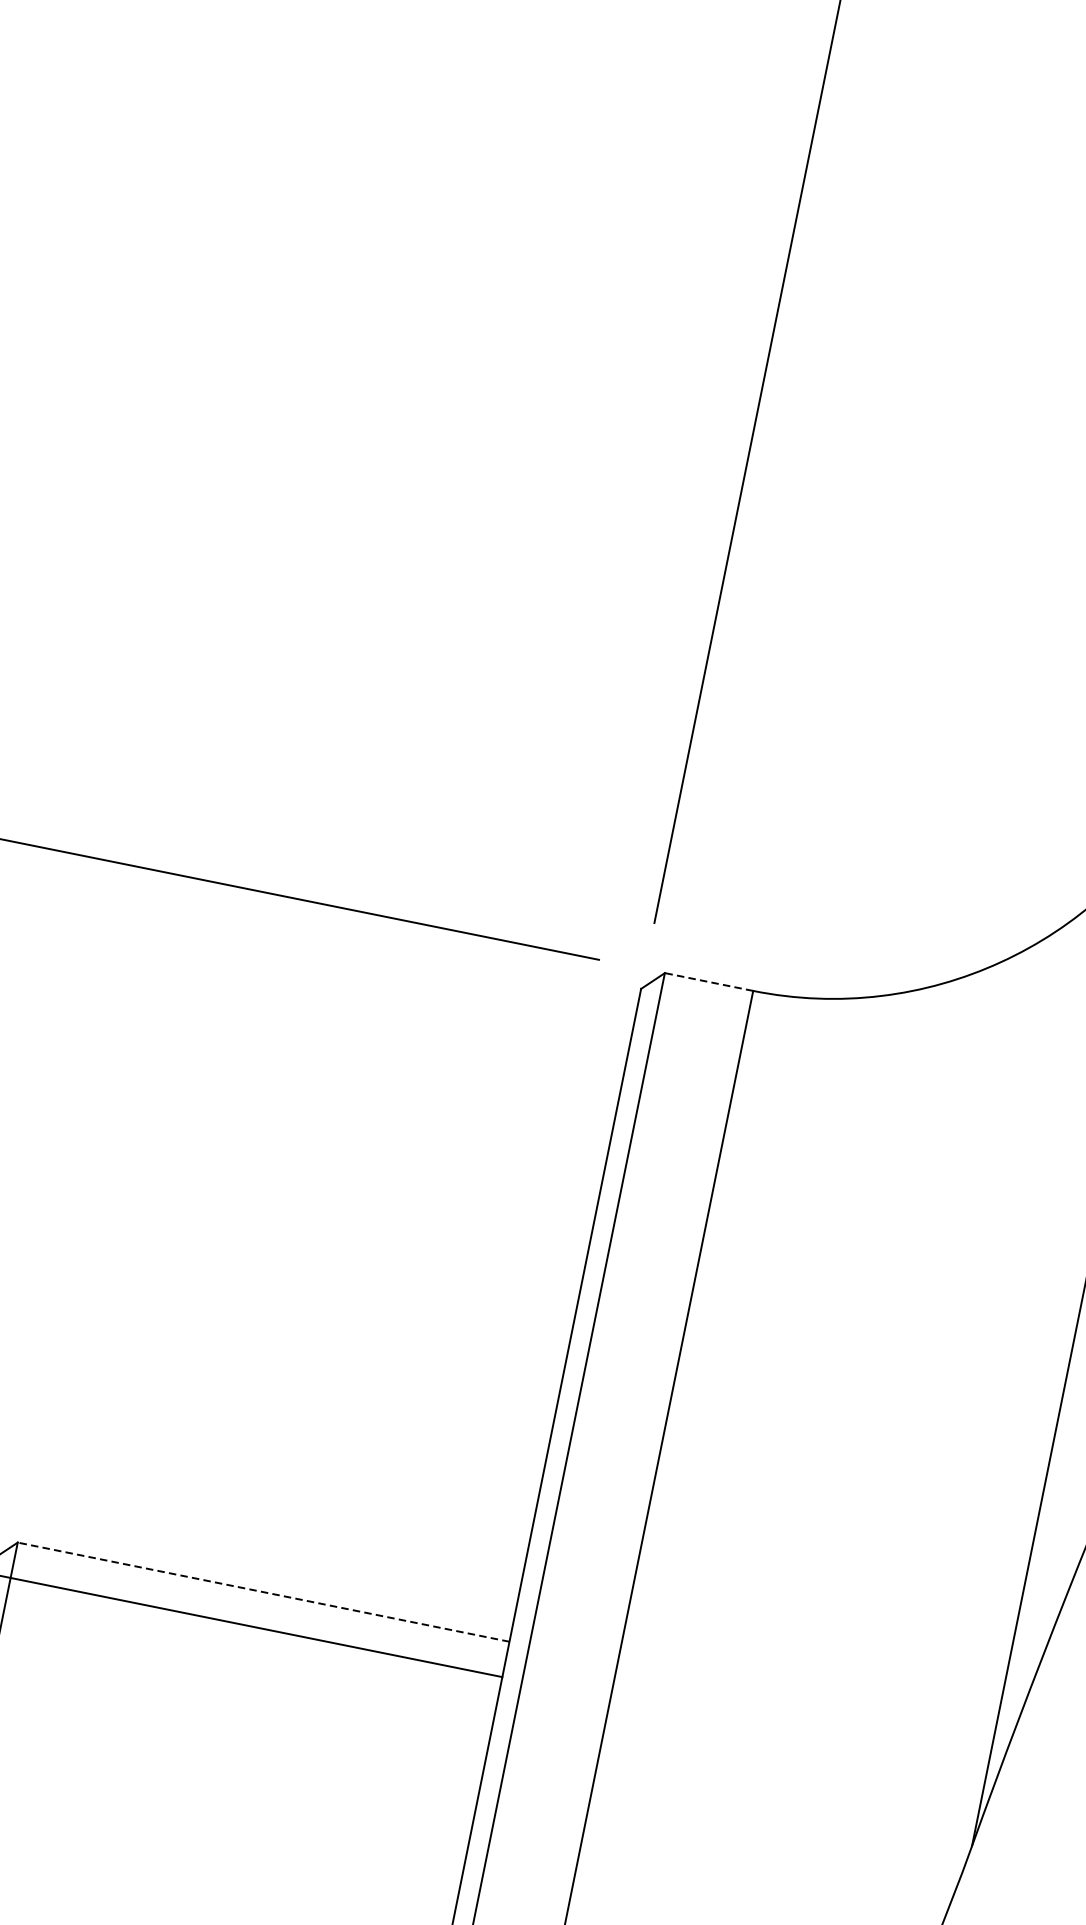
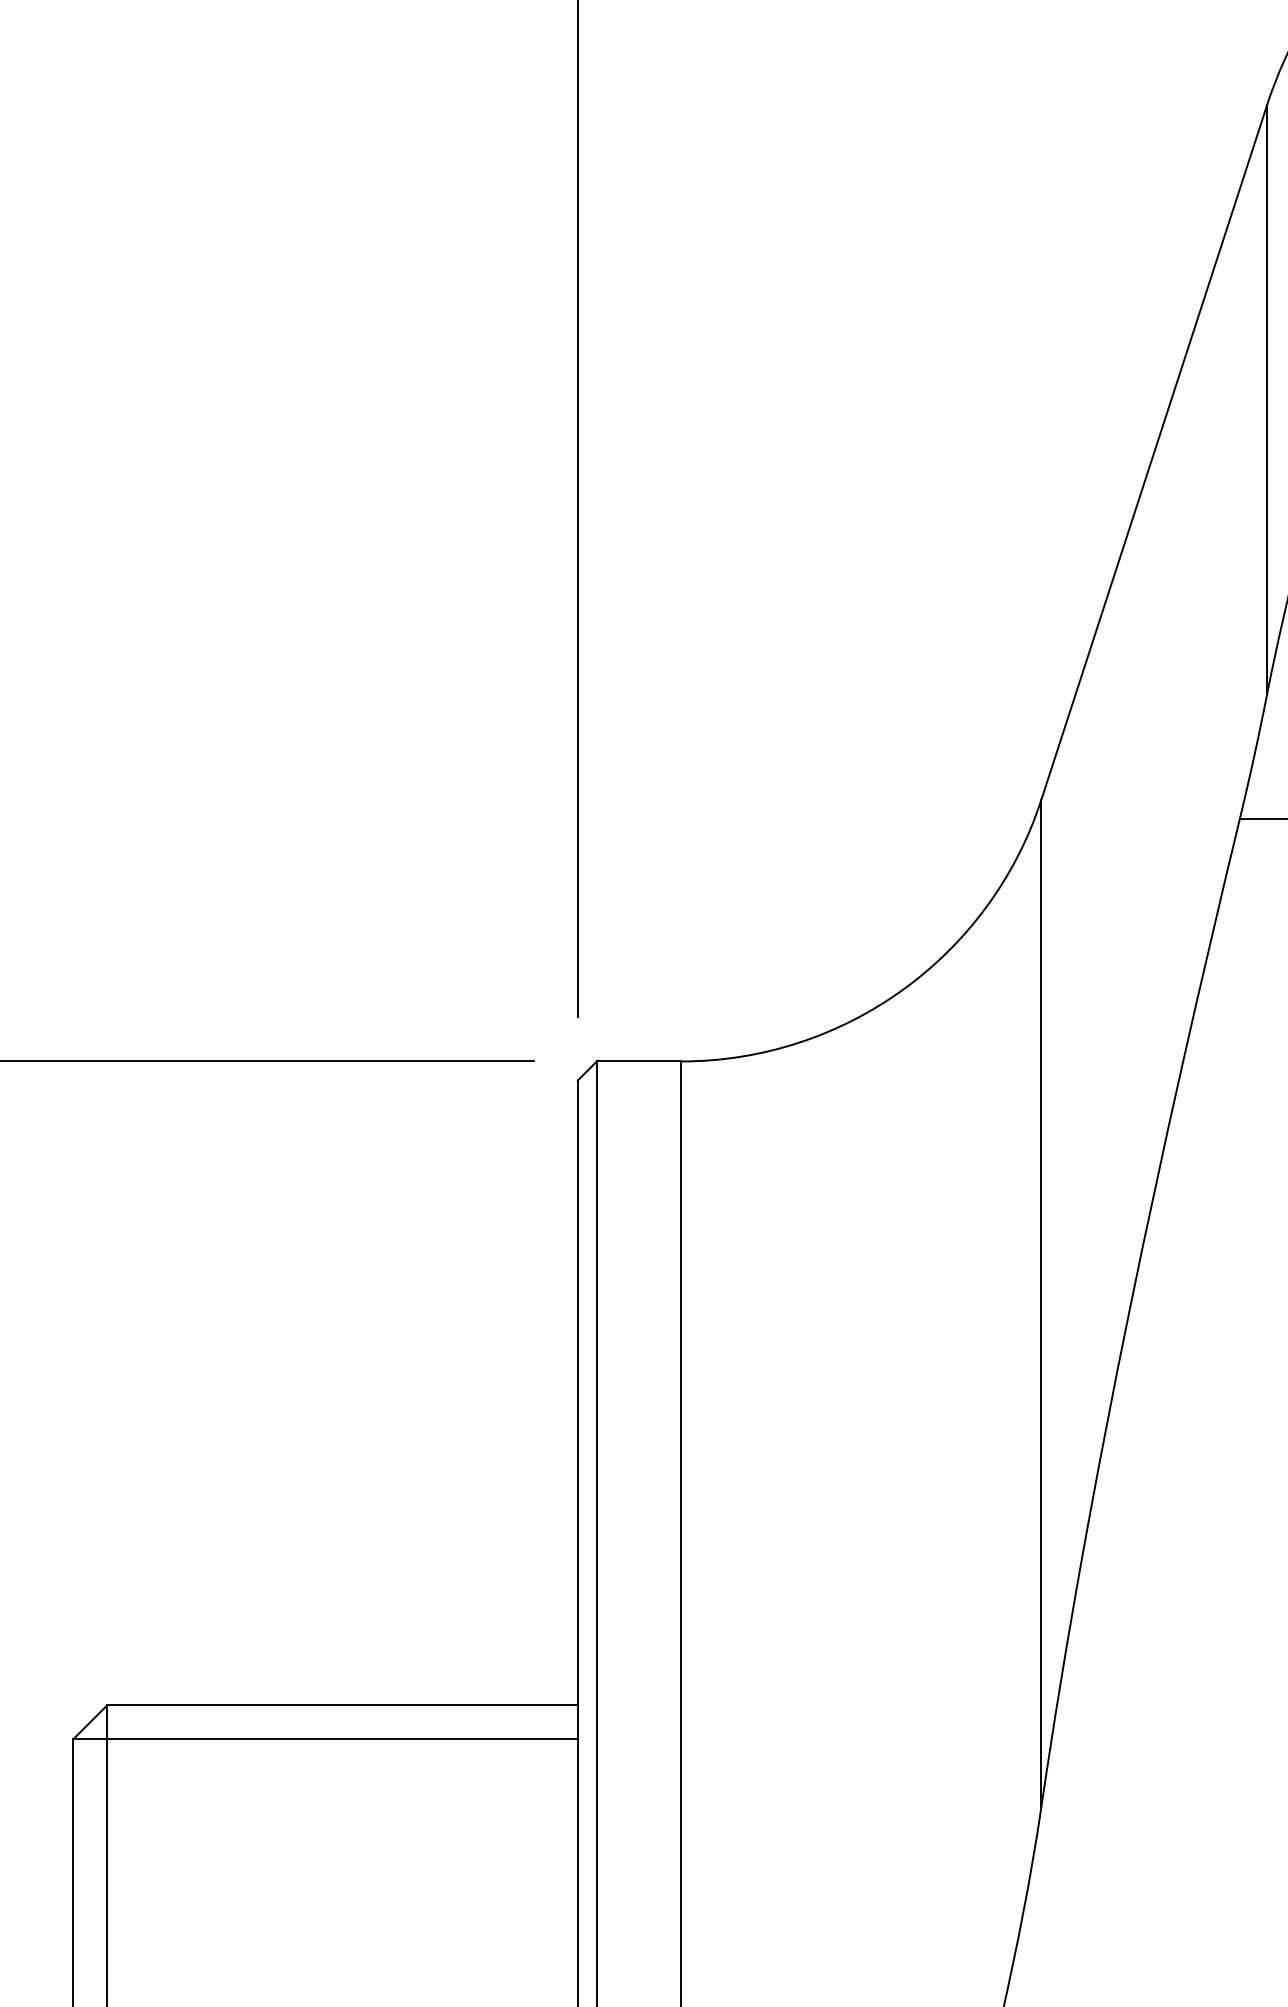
line: (708, 981) -> (638, 1061), dashed -> solid
line: (263, 1592) -> (342, 1705), dashed -> solid

